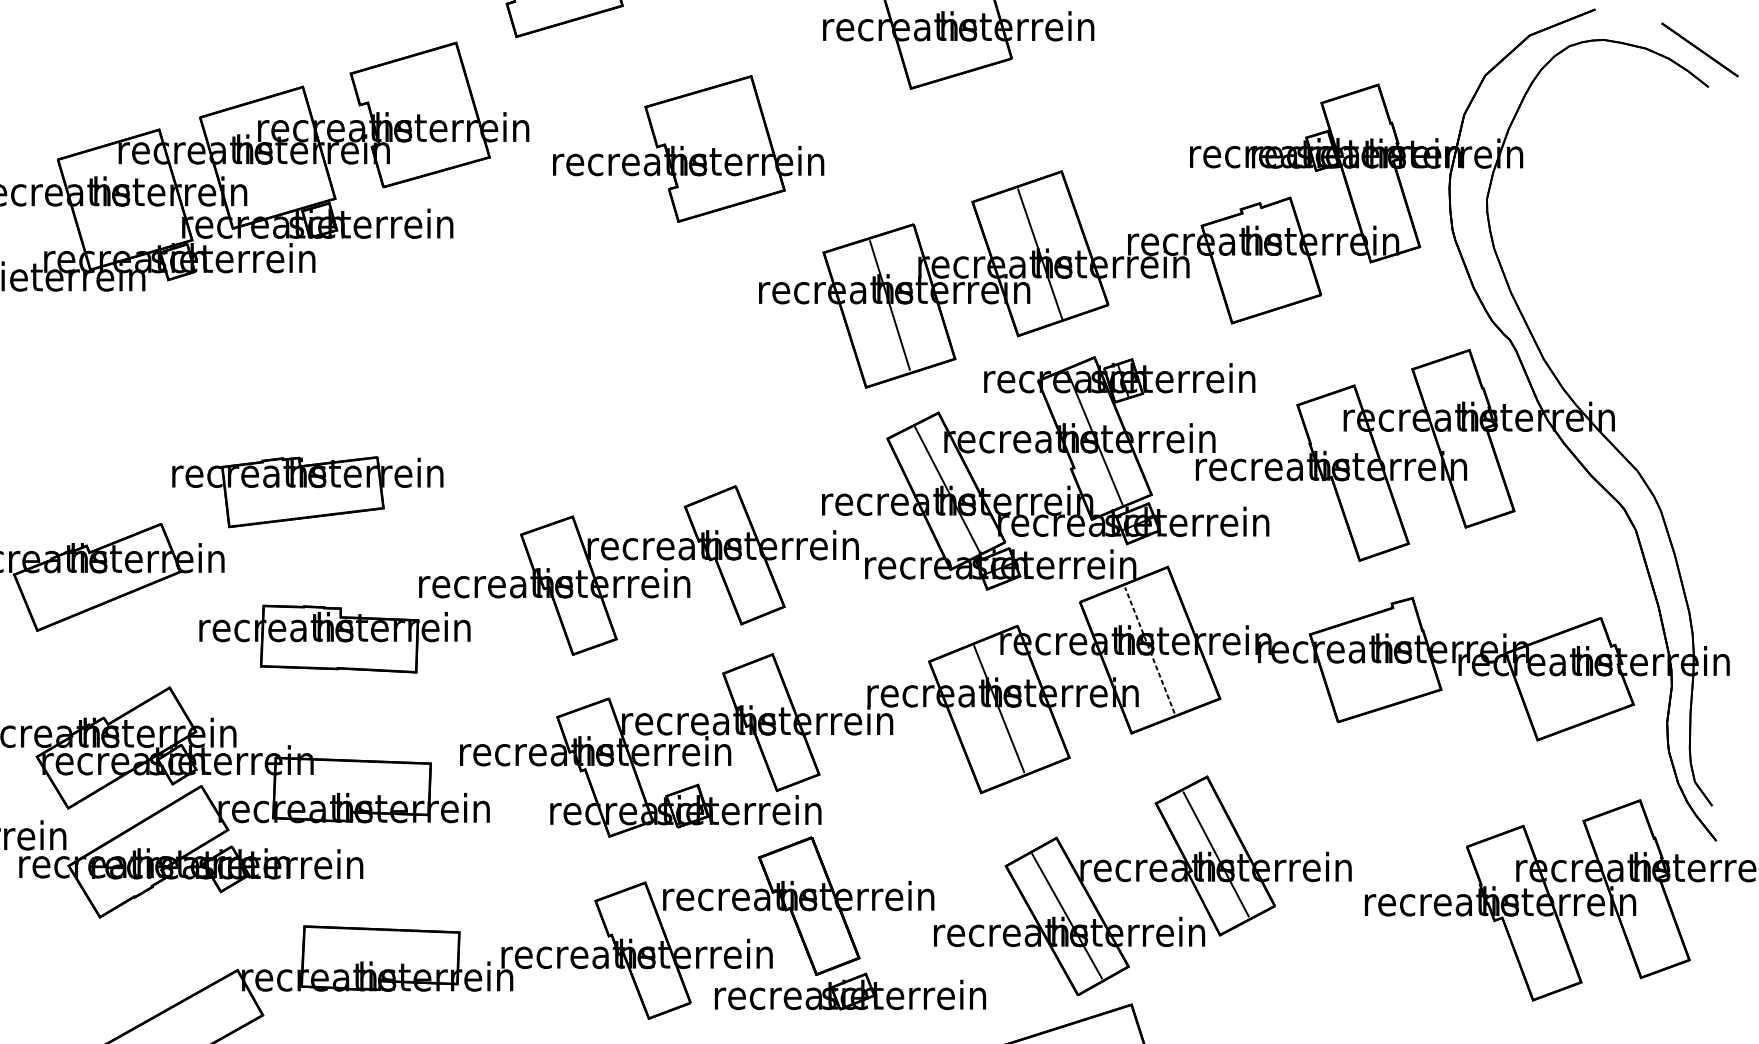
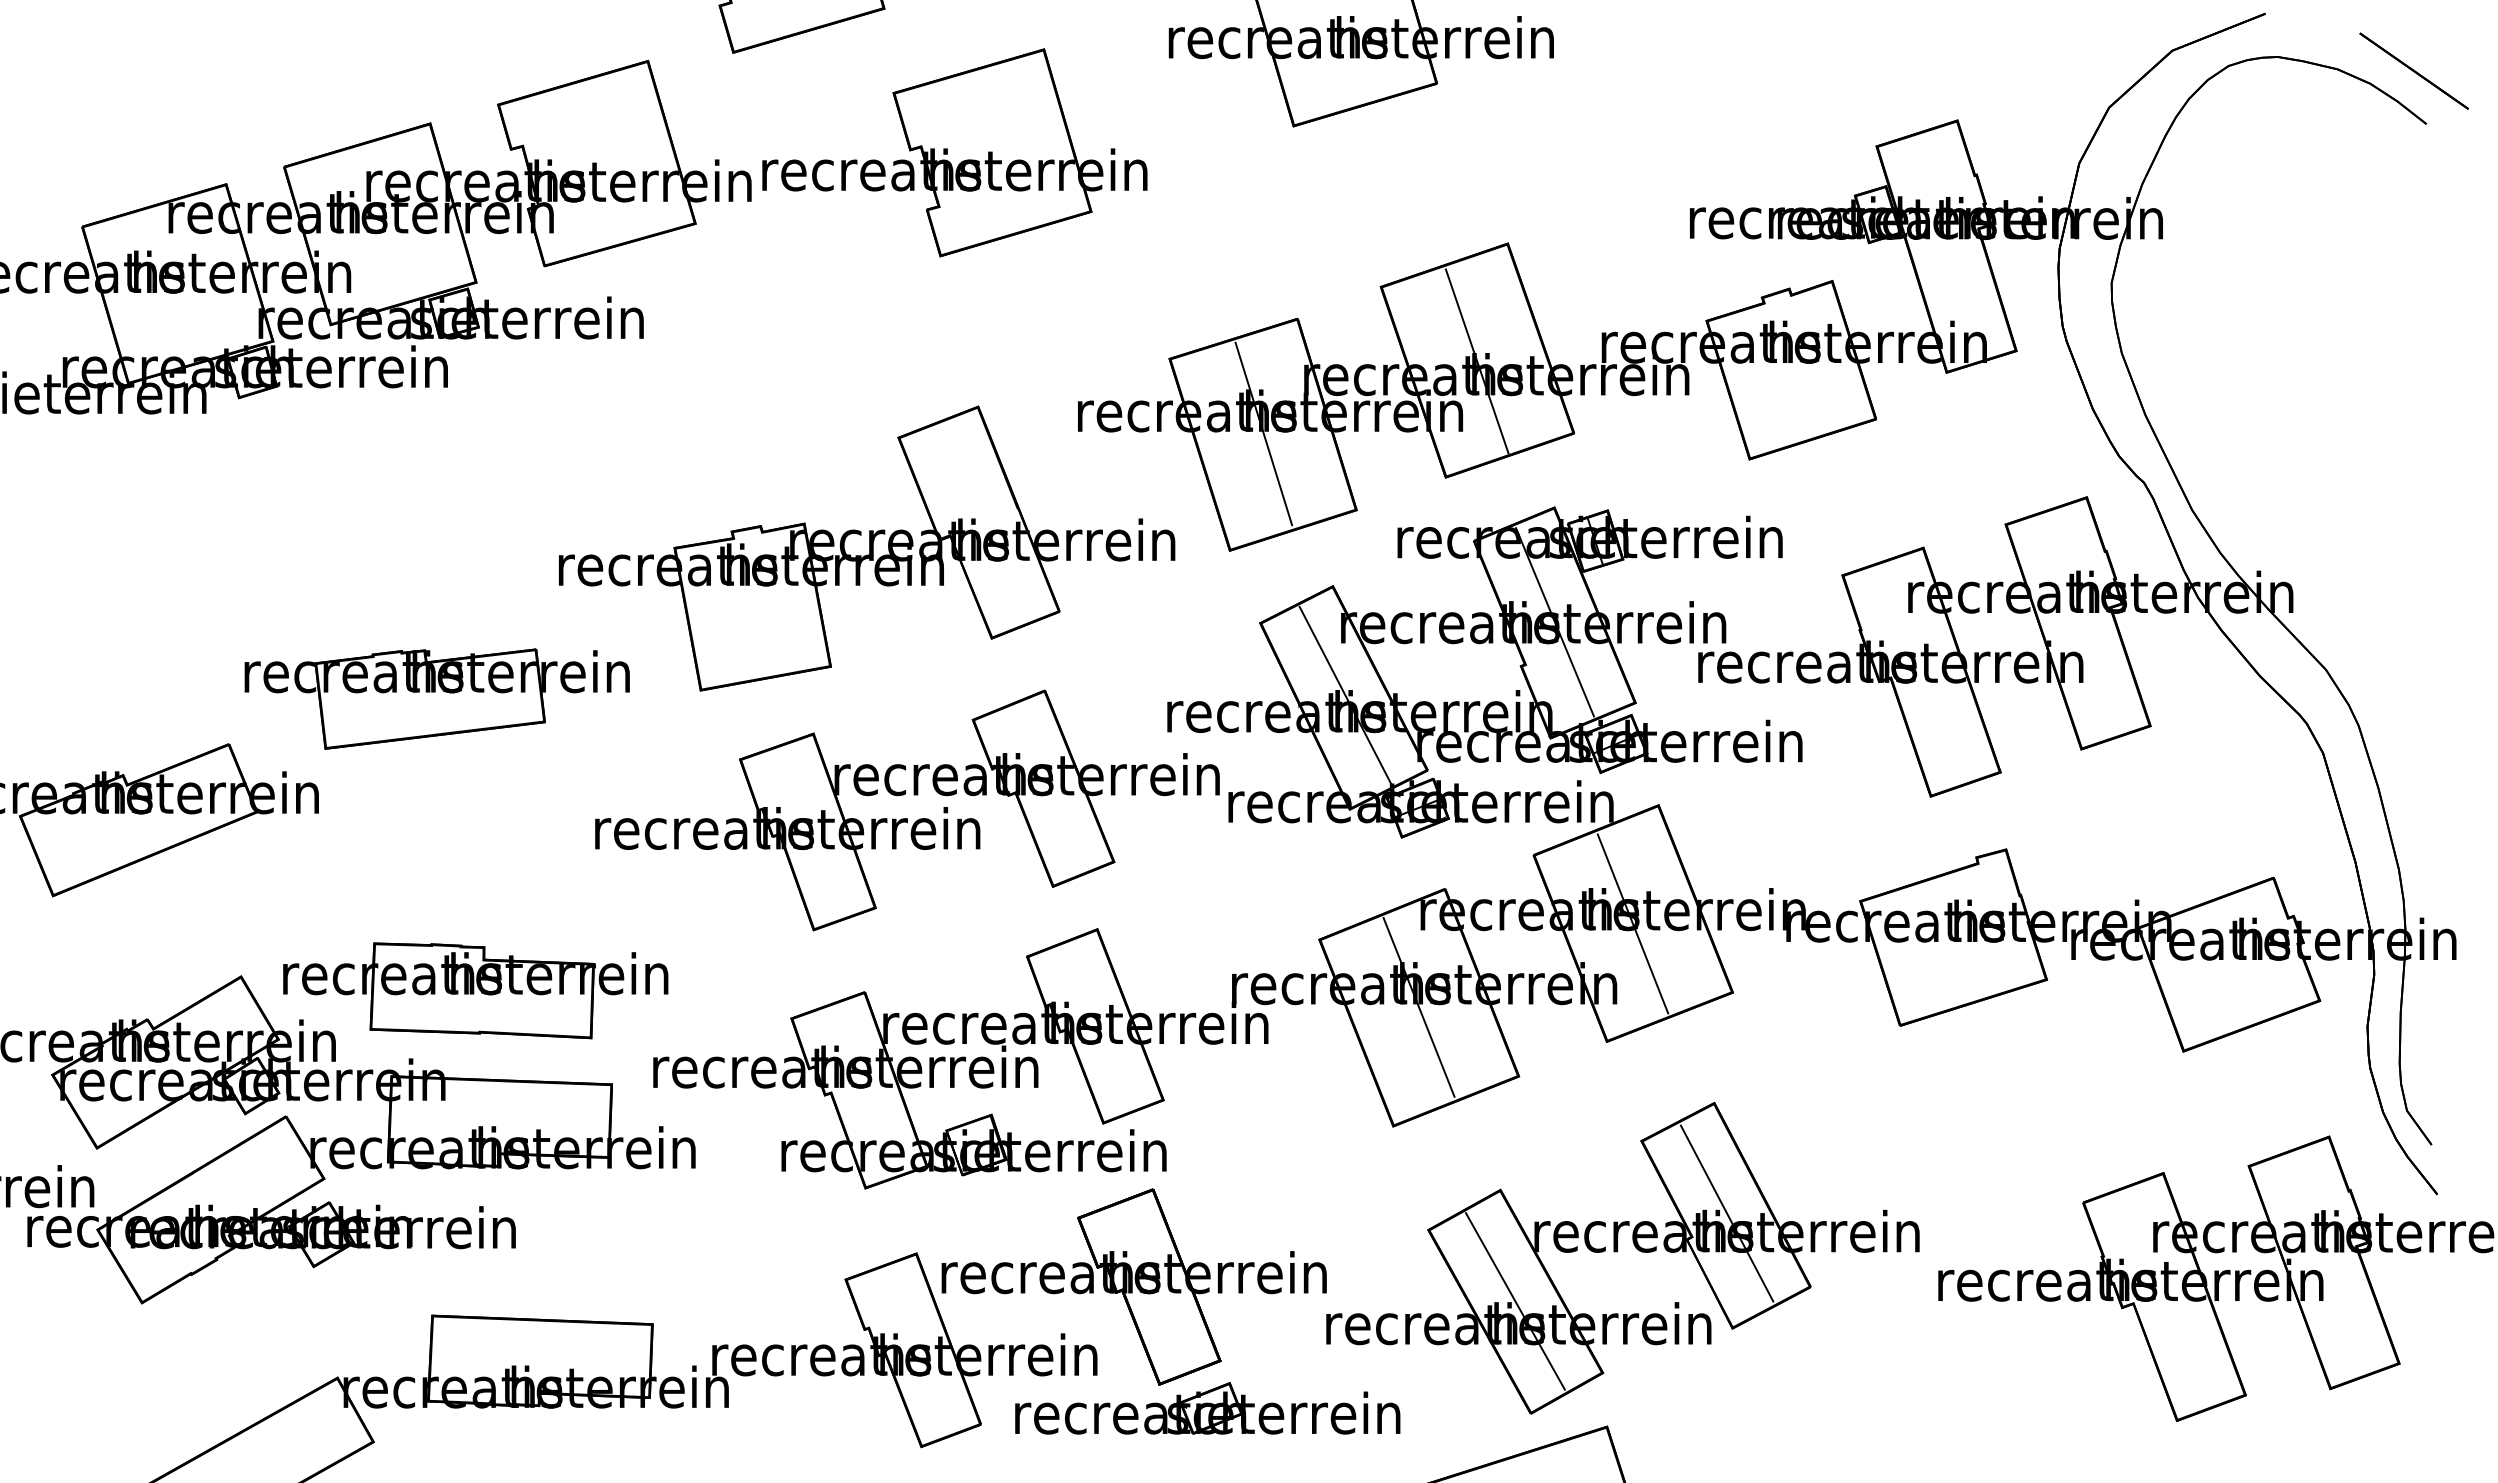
part: (688, 148) -> (954, 152), moved
part: (610, 386) -> (867, 548), added
part: (334, 638) -> (475, 990), moved
line: (1149, 650) -> (1632, 923), dashed -> solid

